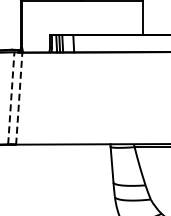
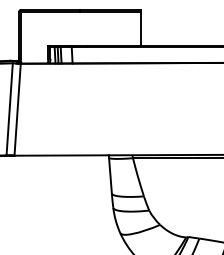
line: (11, 97) -> (9, 108), dashed -> solid
line: (19, 98) -> (17, 109), dashed -> solid

